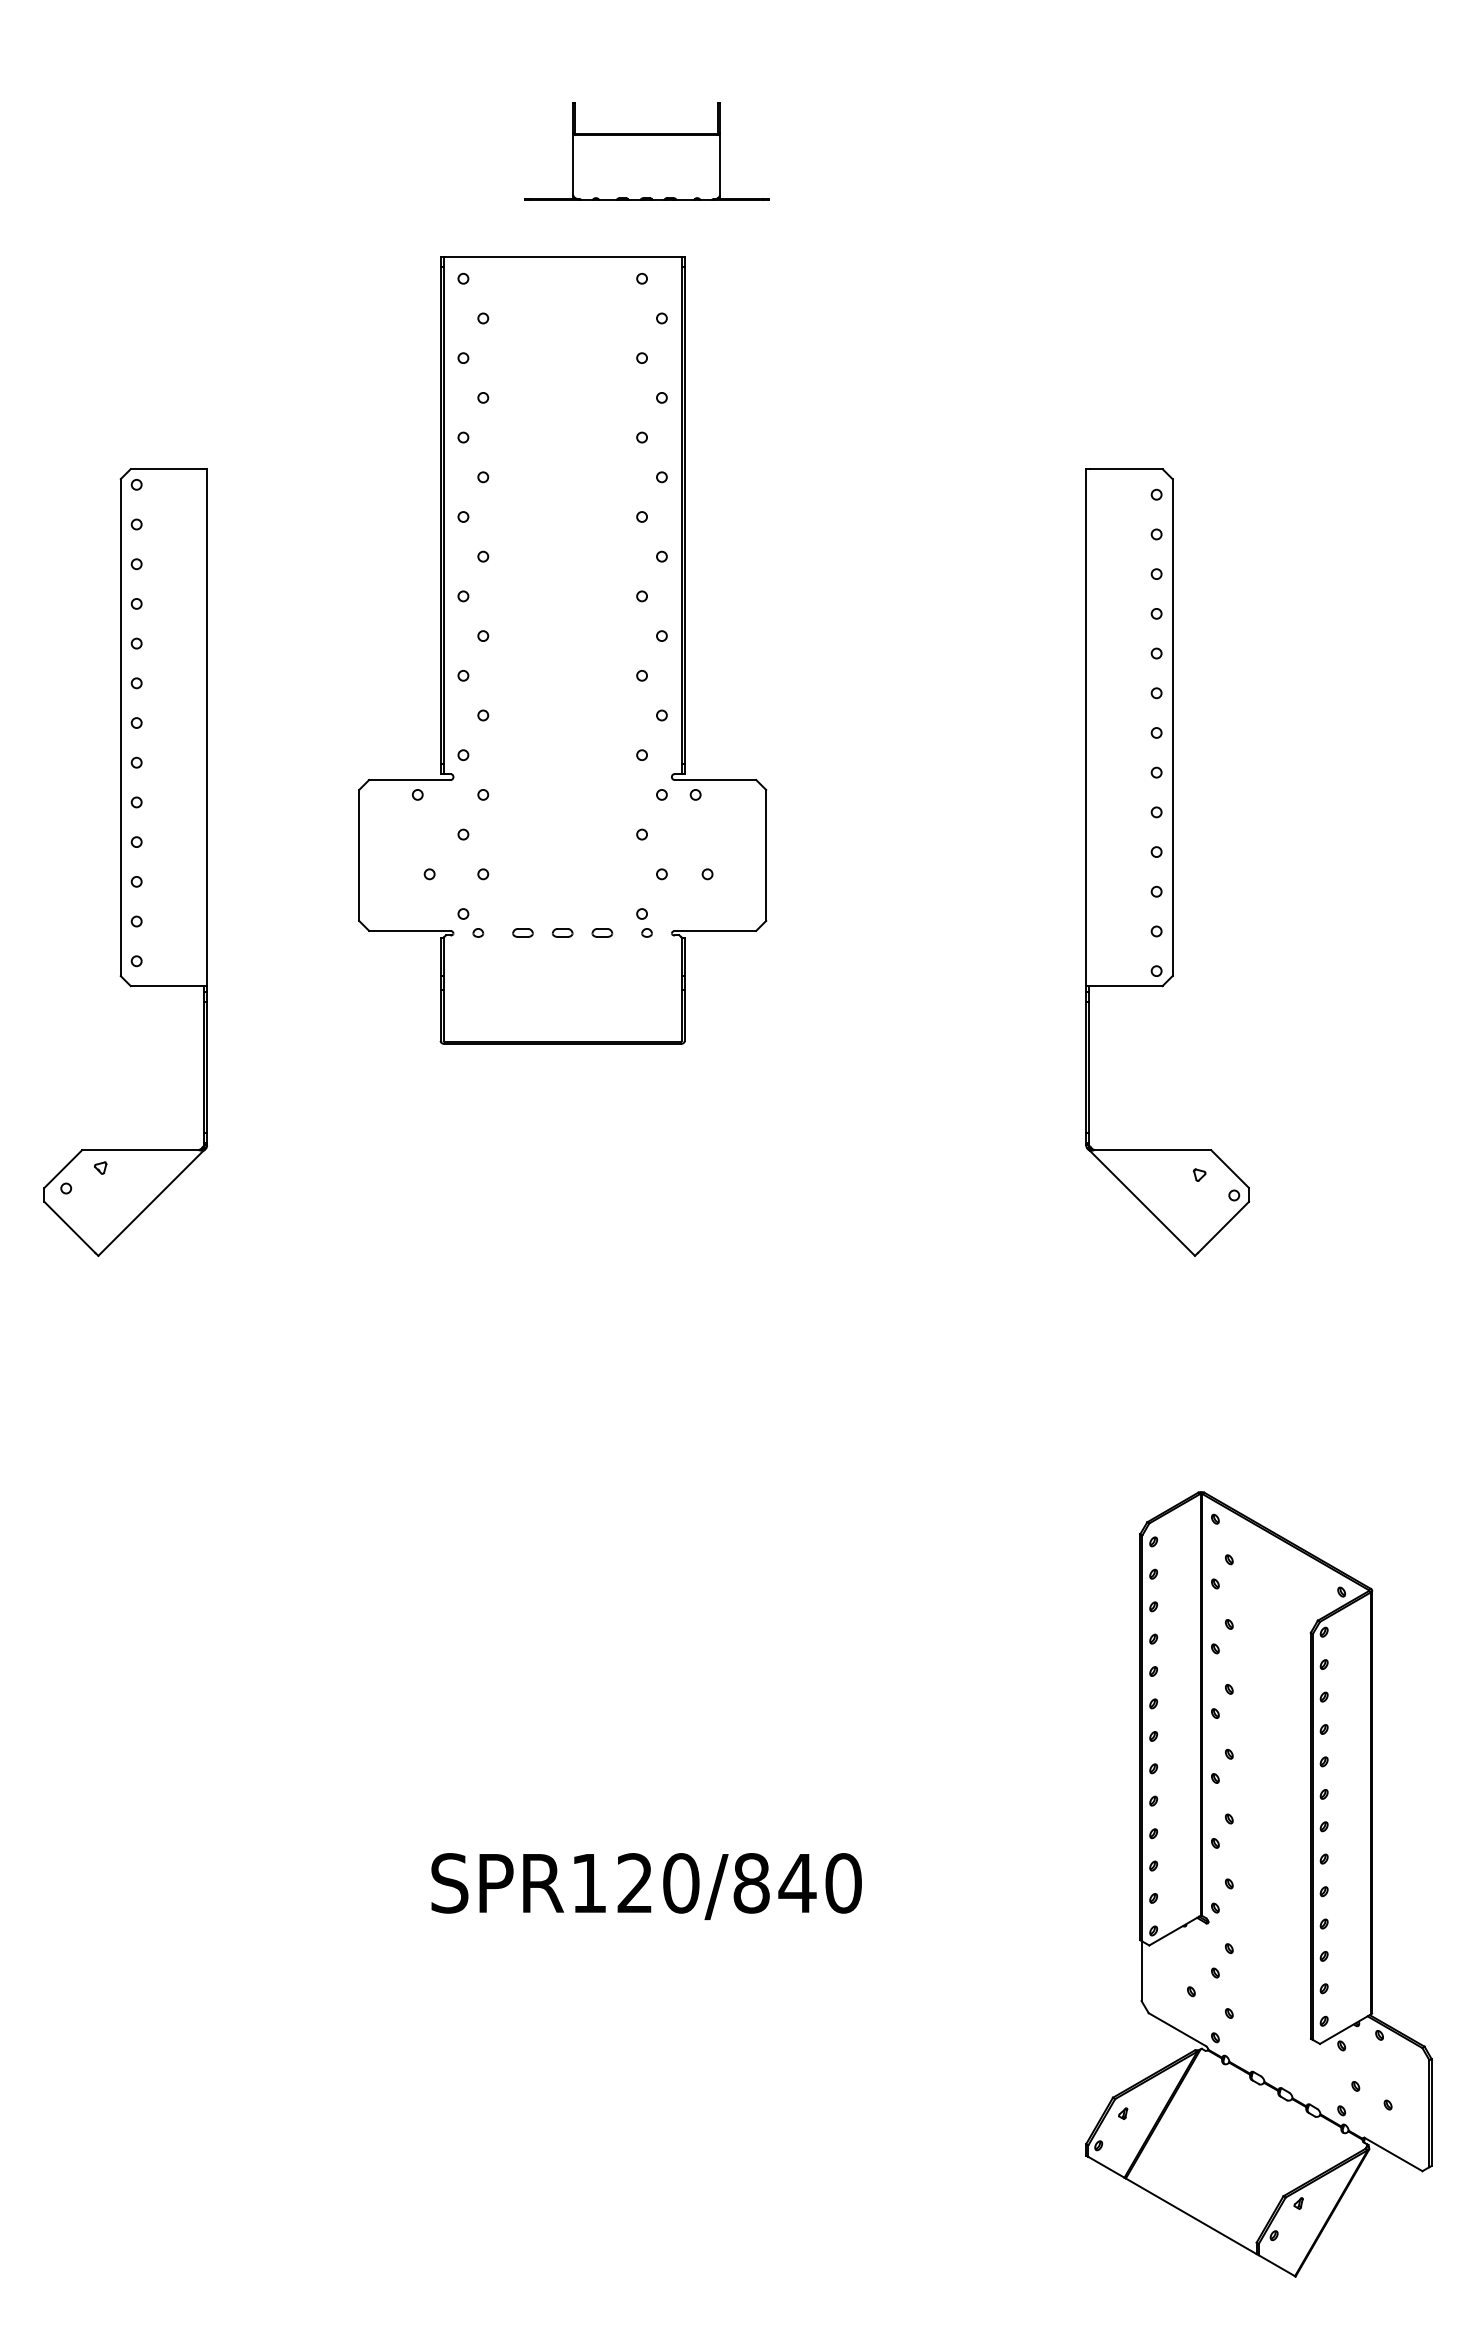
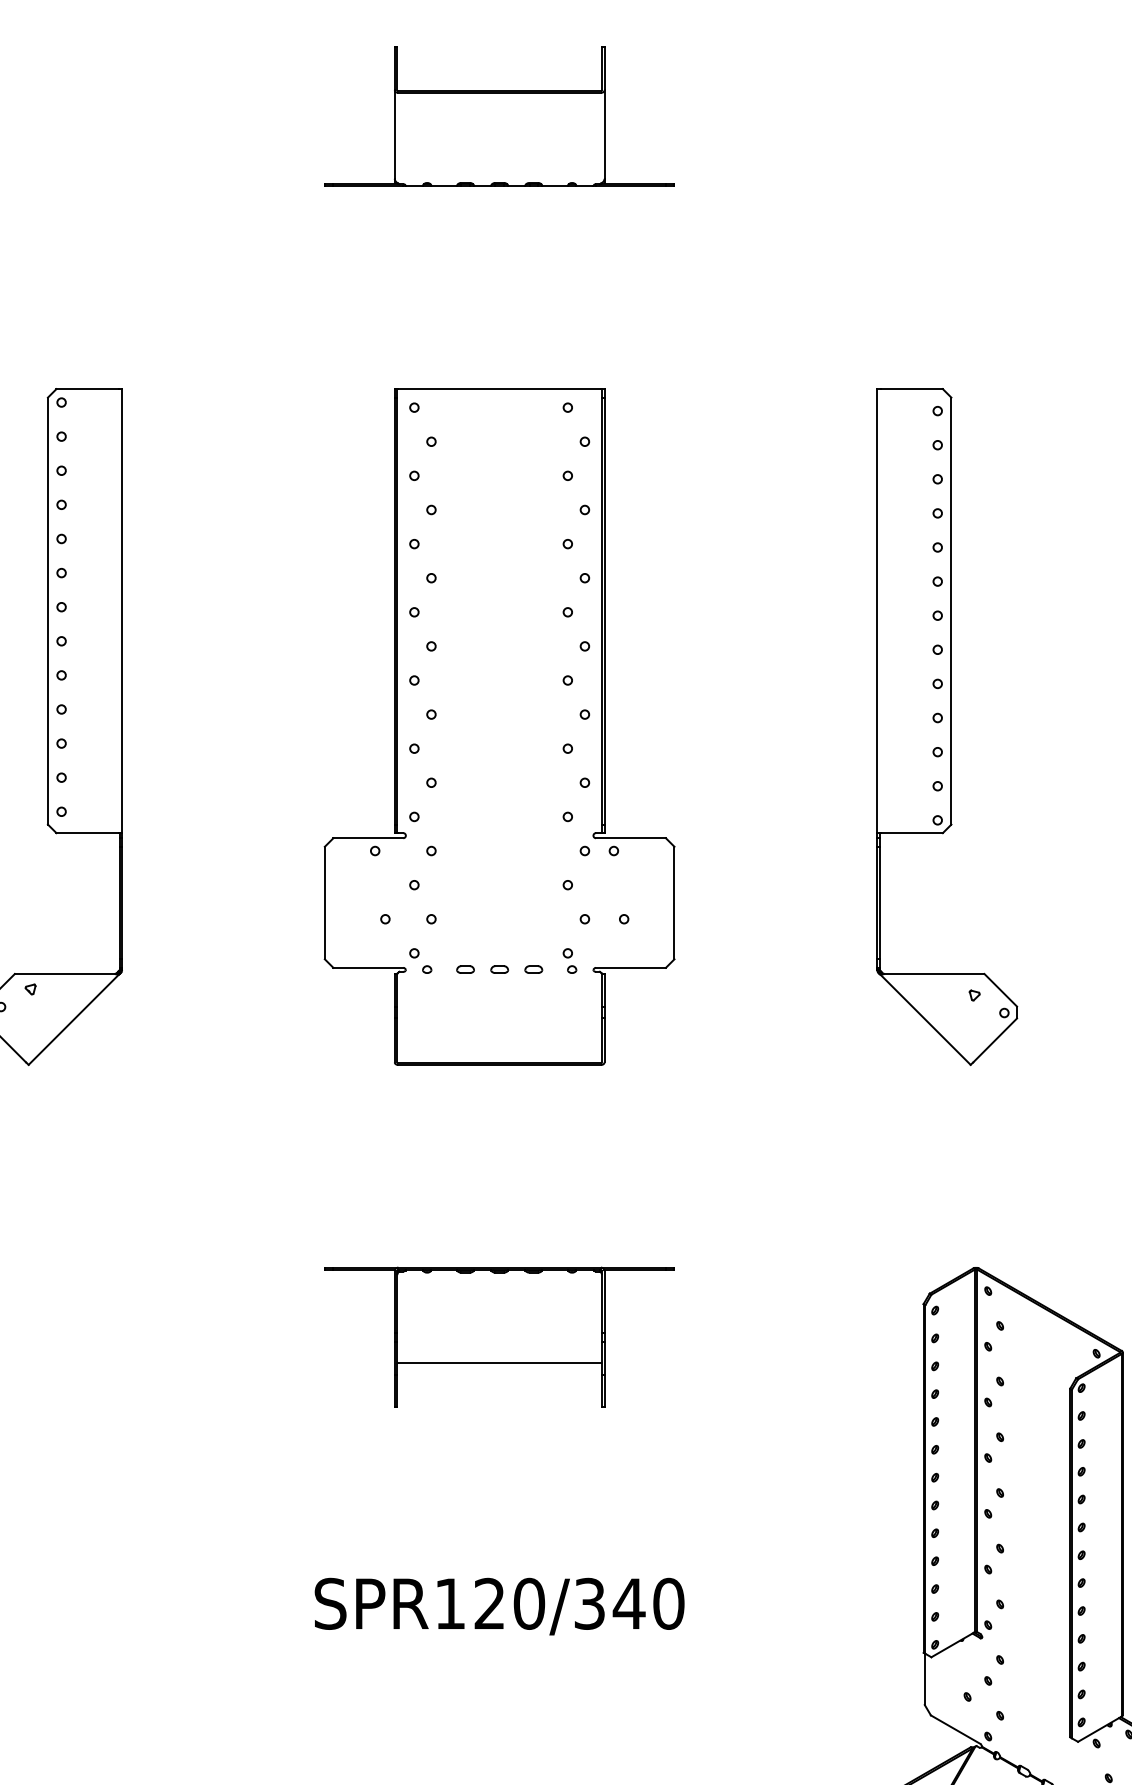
part: (646, 151) -> (499, 116), size x1.67
part: (562, 650) -> (499, 726), moved
part: (646, 1573) -> (499, 1337), added
text: (751, 1883) -> (589, 1604), SPR120/840 -> SPR120/340

